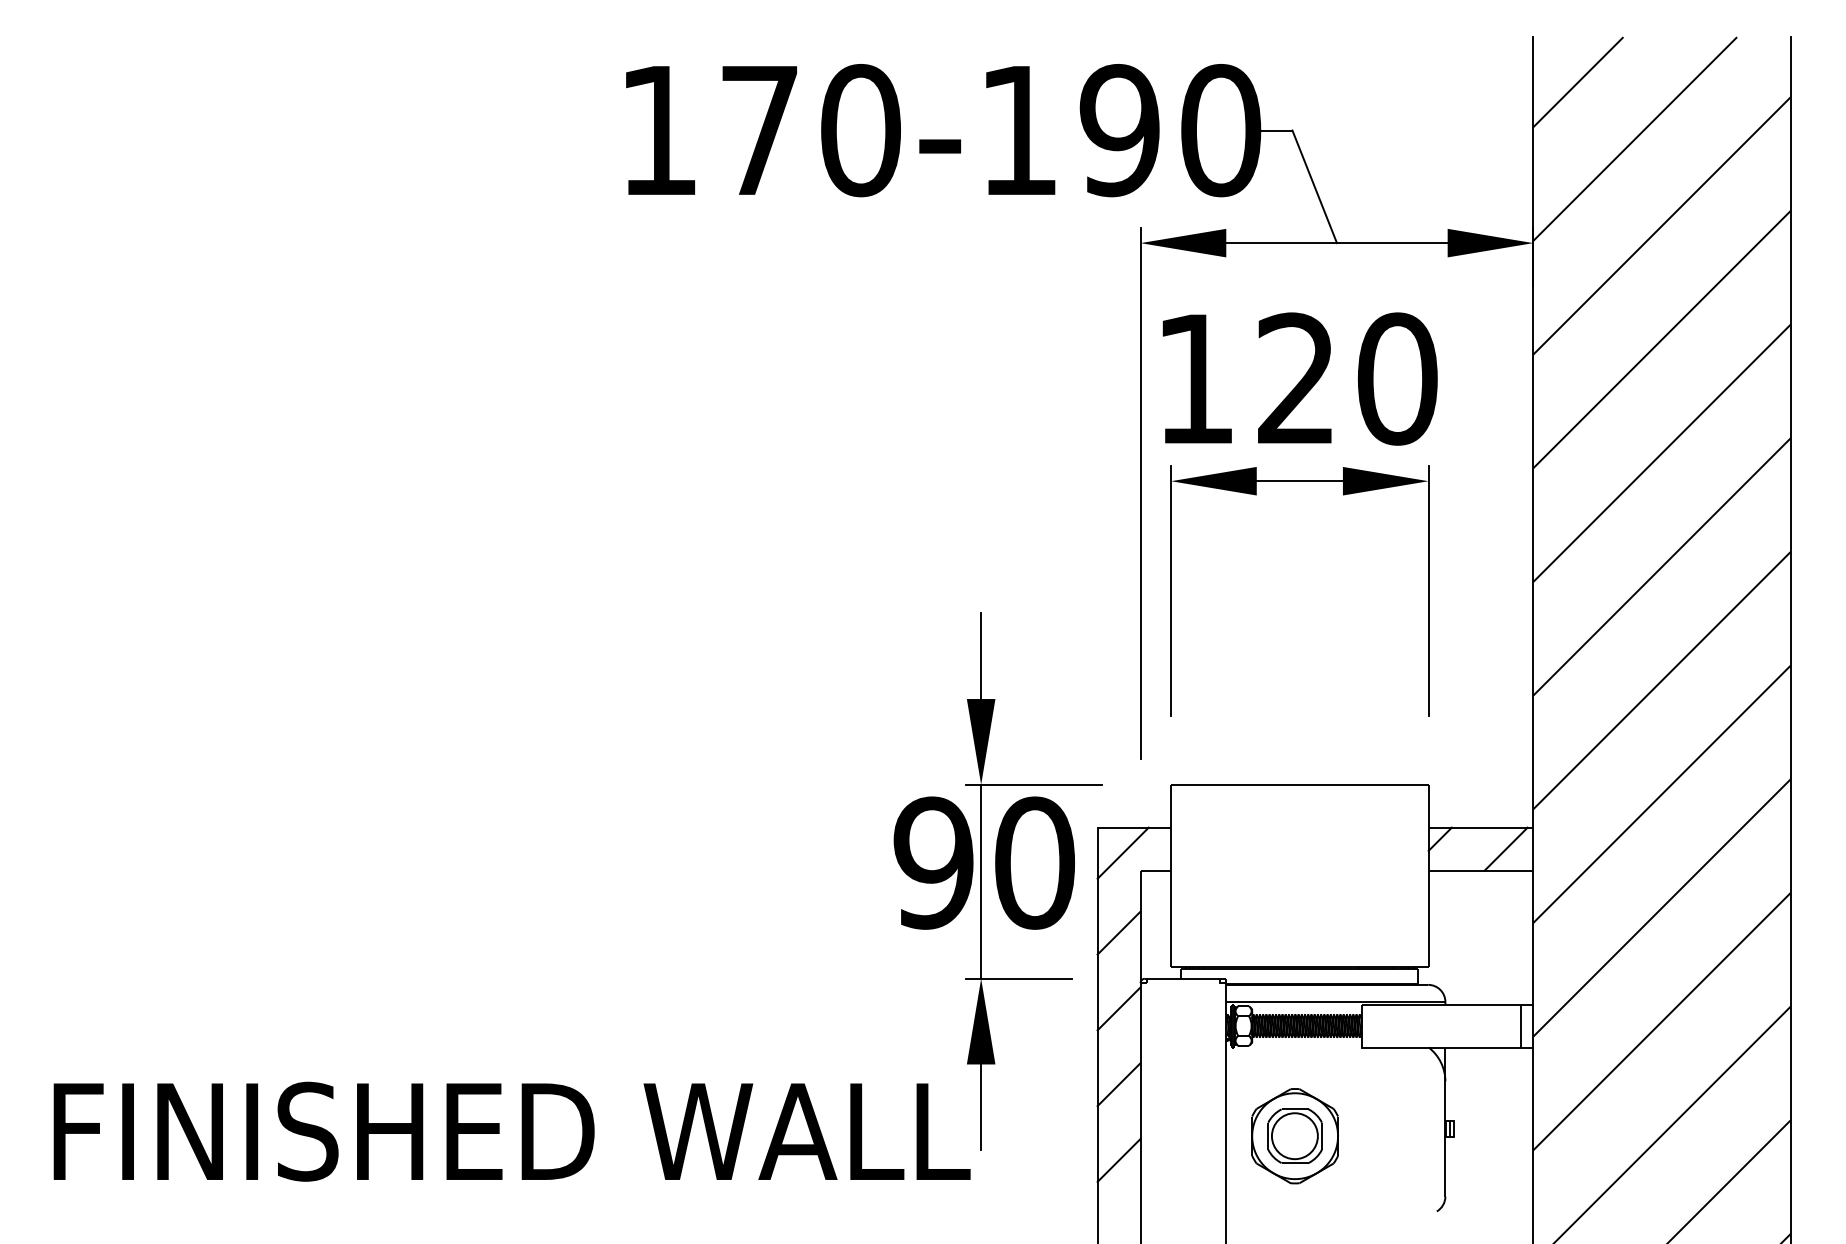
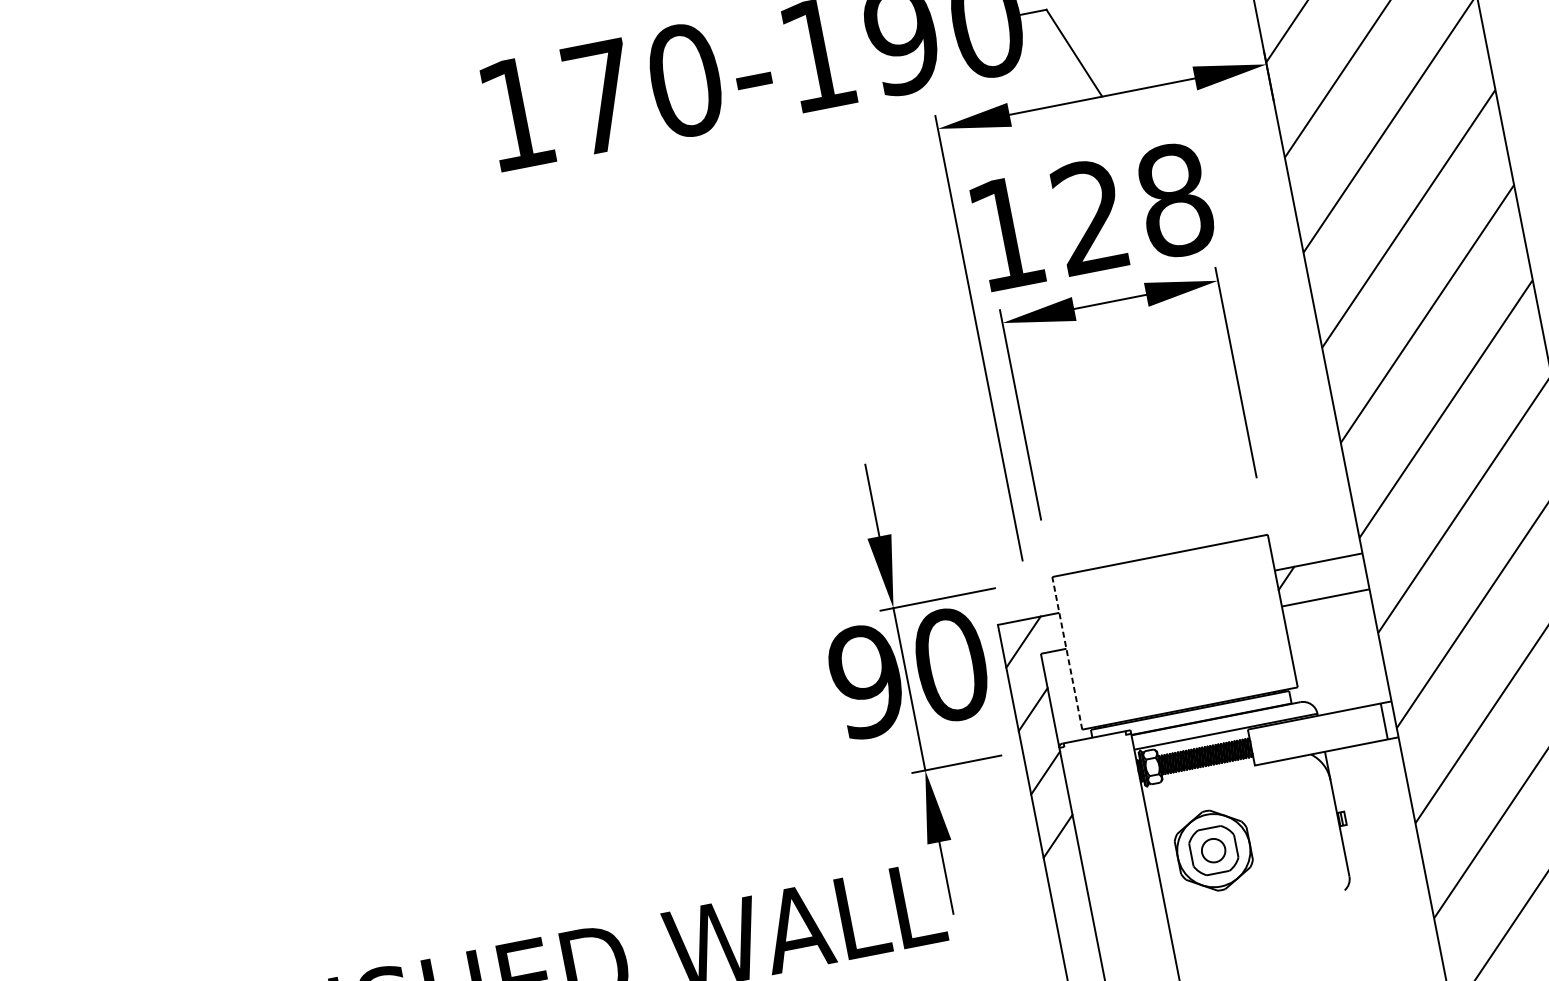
text: (1397, 378) -> (1175, 199), 120 -> 128
line: (1505, 848) -> (1342, 575), removed
line: (1171, 875) -> (1067, 652), solid -> dashed
circle: (1294, 1136) -> (1213, 850), size x0.6
line: (1118, 1159) -> (1069, 899), removed

